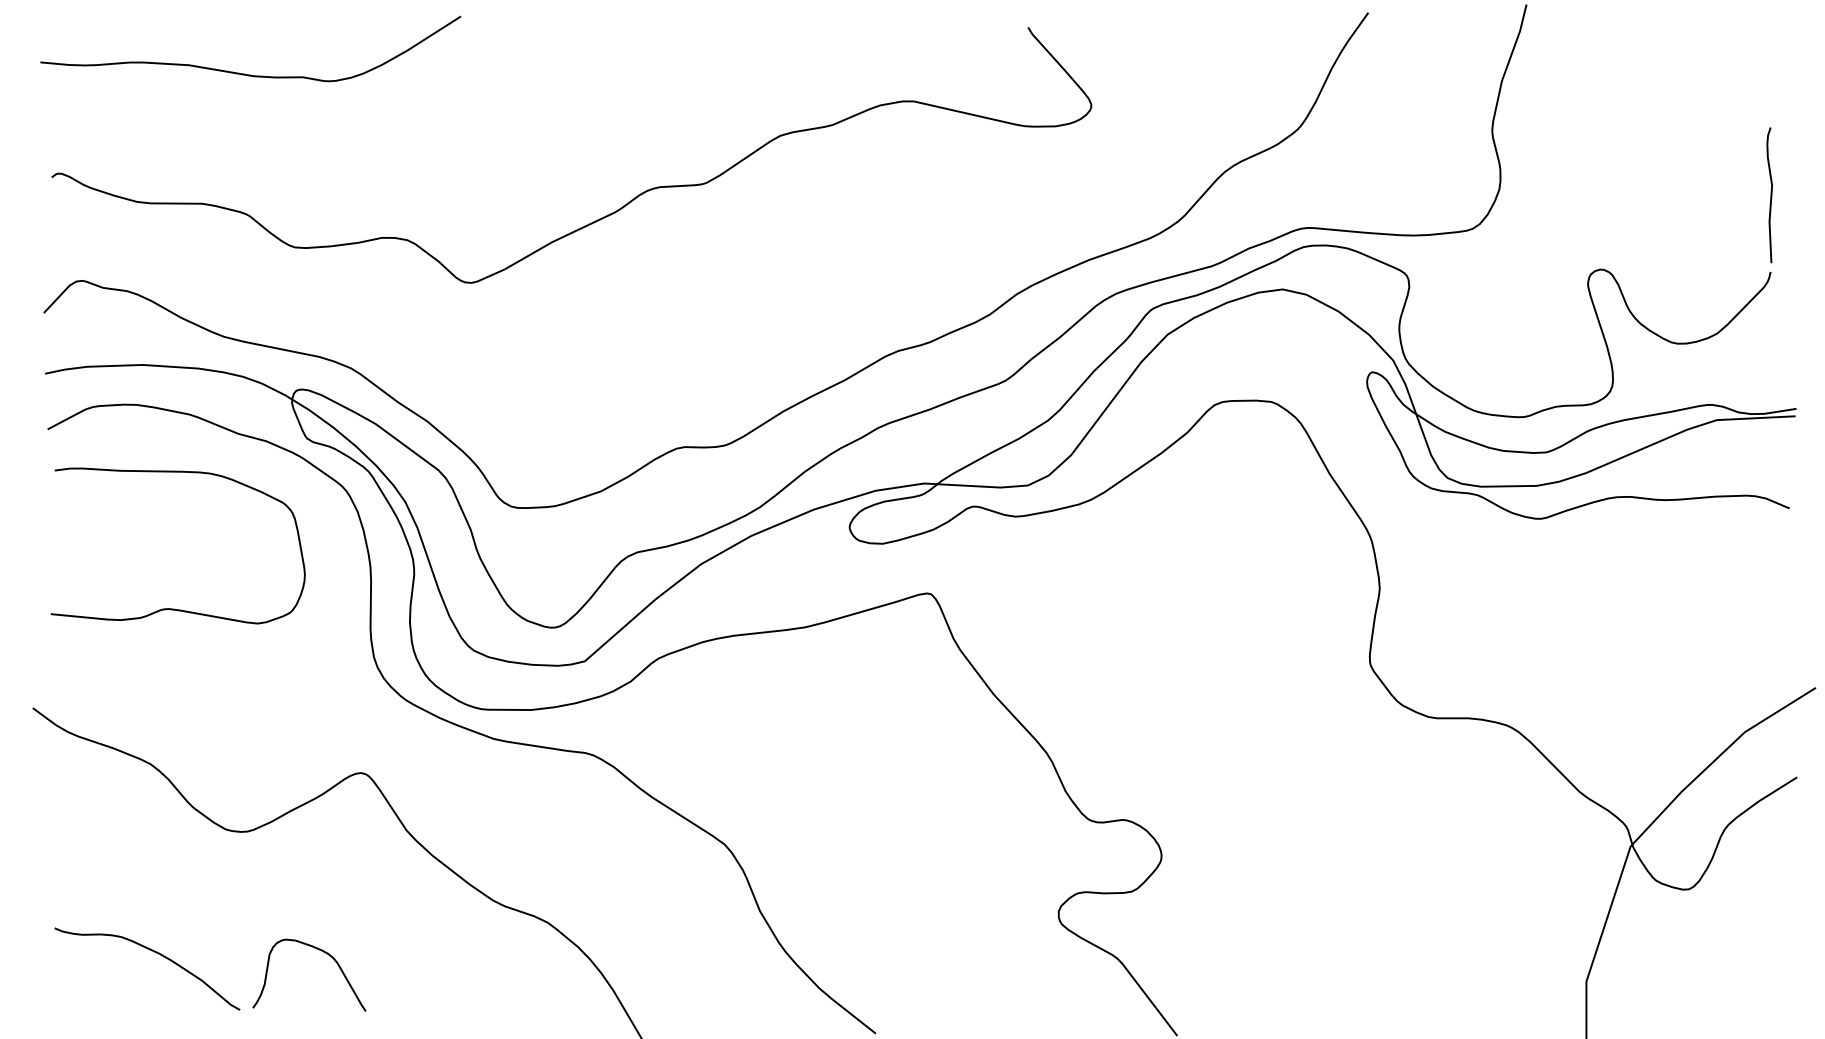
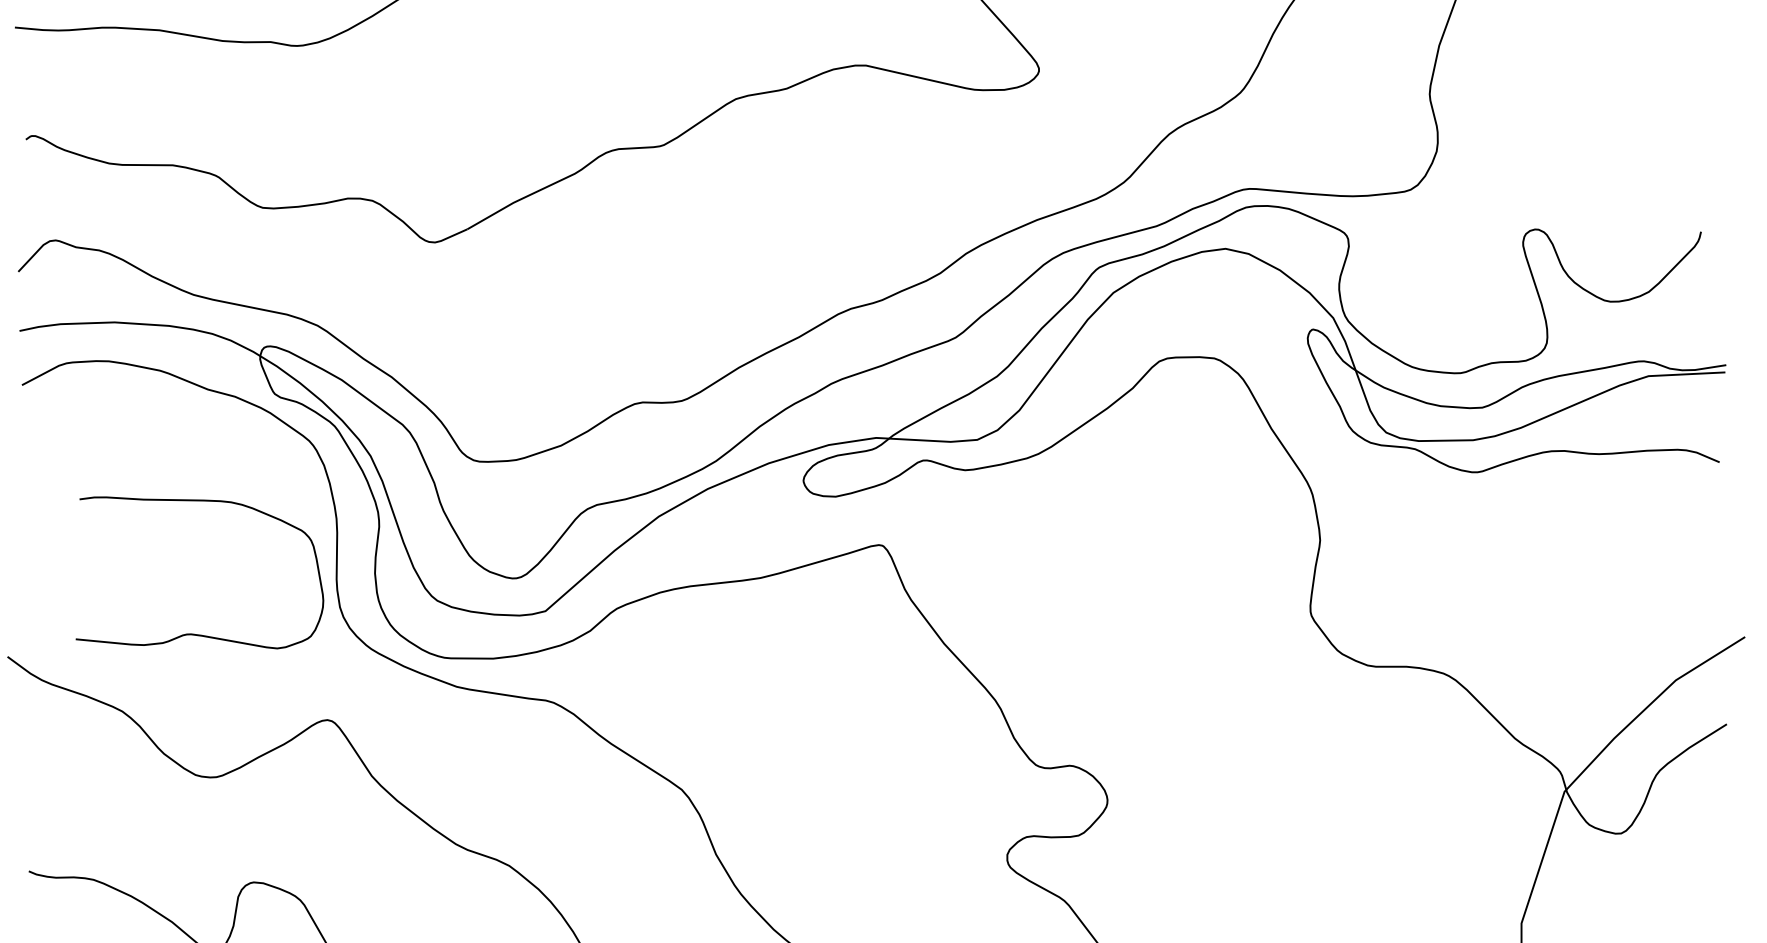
curve: (1770, 195) -> (1700, 157), removed
curve: (174, 608) -> (196, 633), moved

